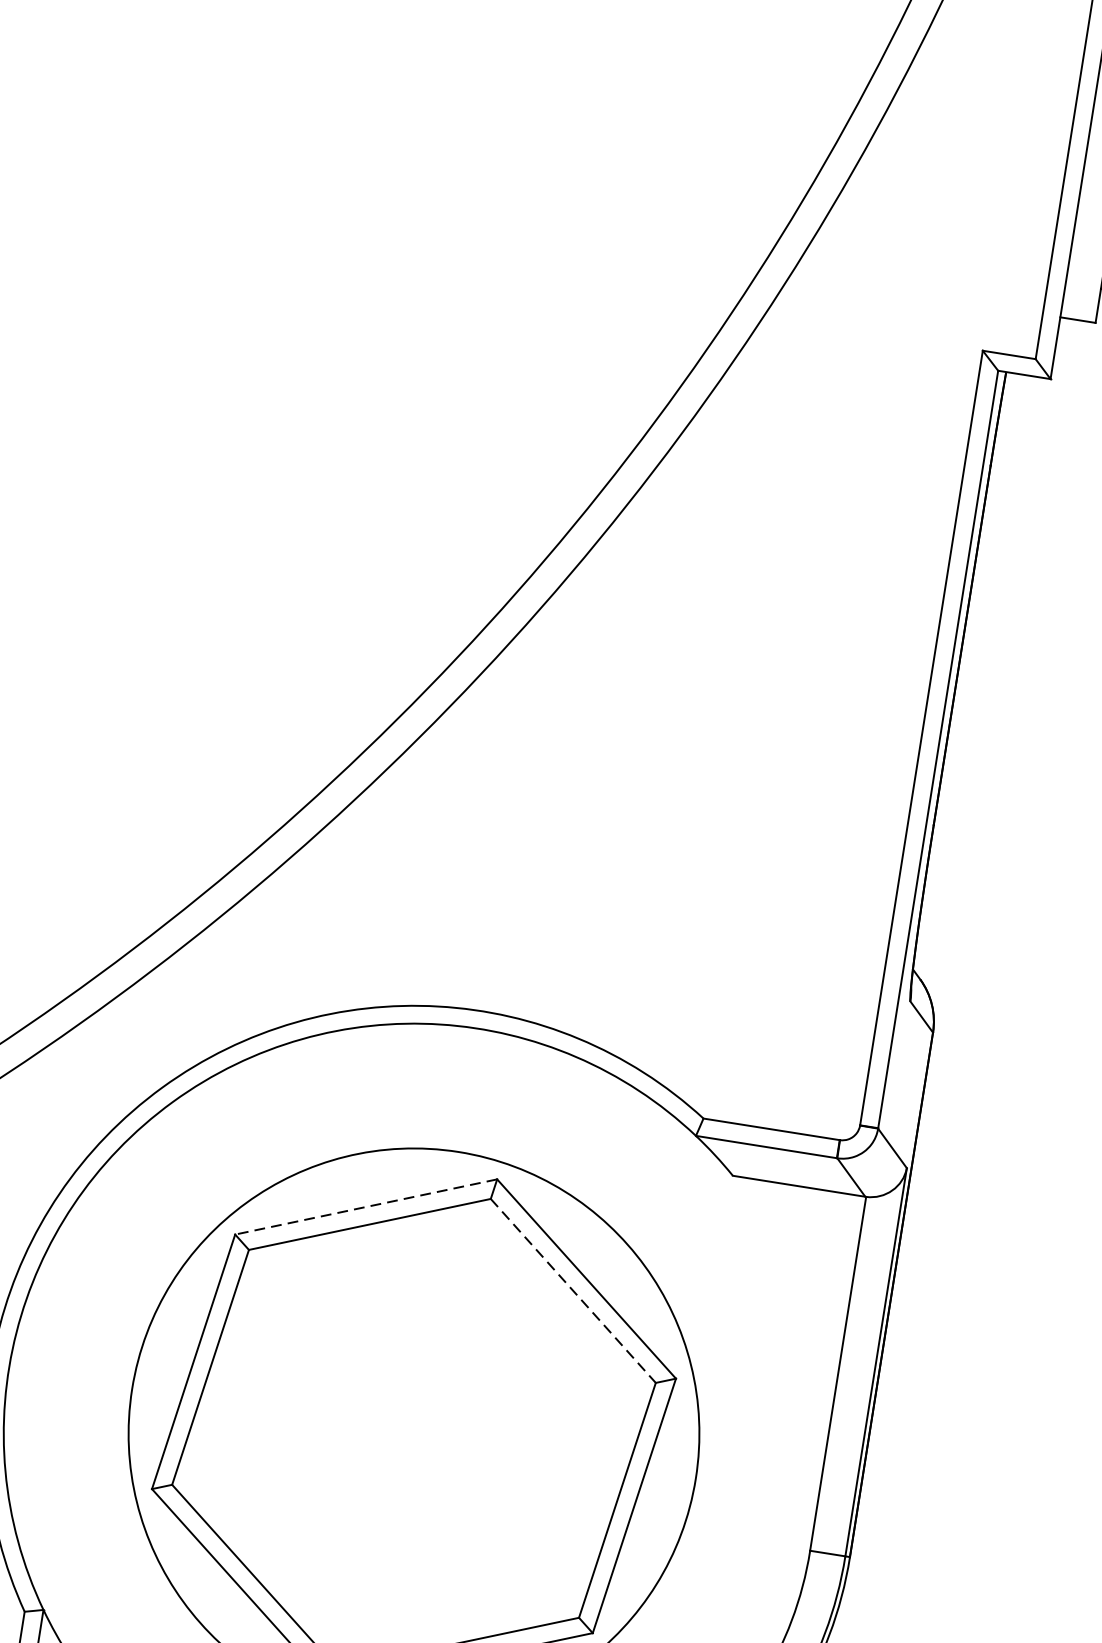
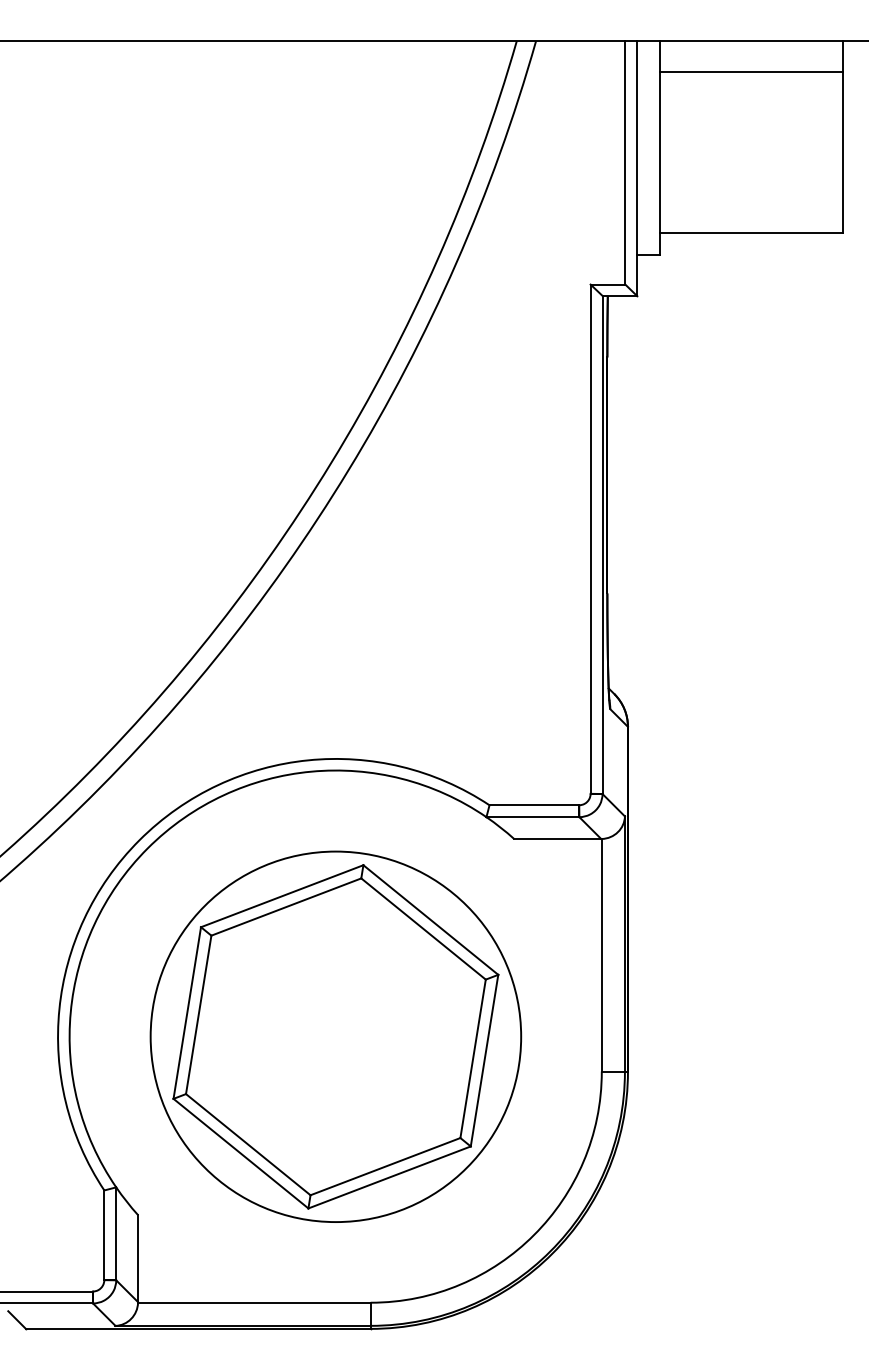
line: (366, 1207) -> (282, 896), dashed -> solid
line: (573, 1291) -> (423, 929), dashed -> solid

